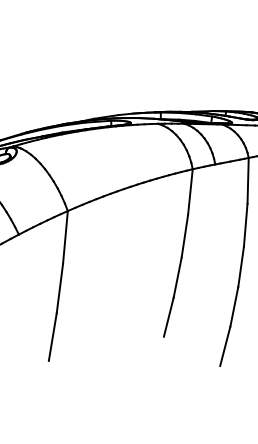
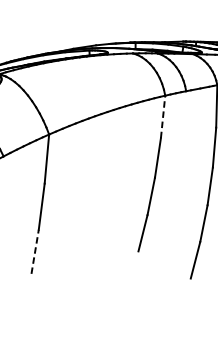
line: (190, 192) -> (163, 117), solid -> dashed
line: (52, 336) -> (34, 251), solid -> dashed

